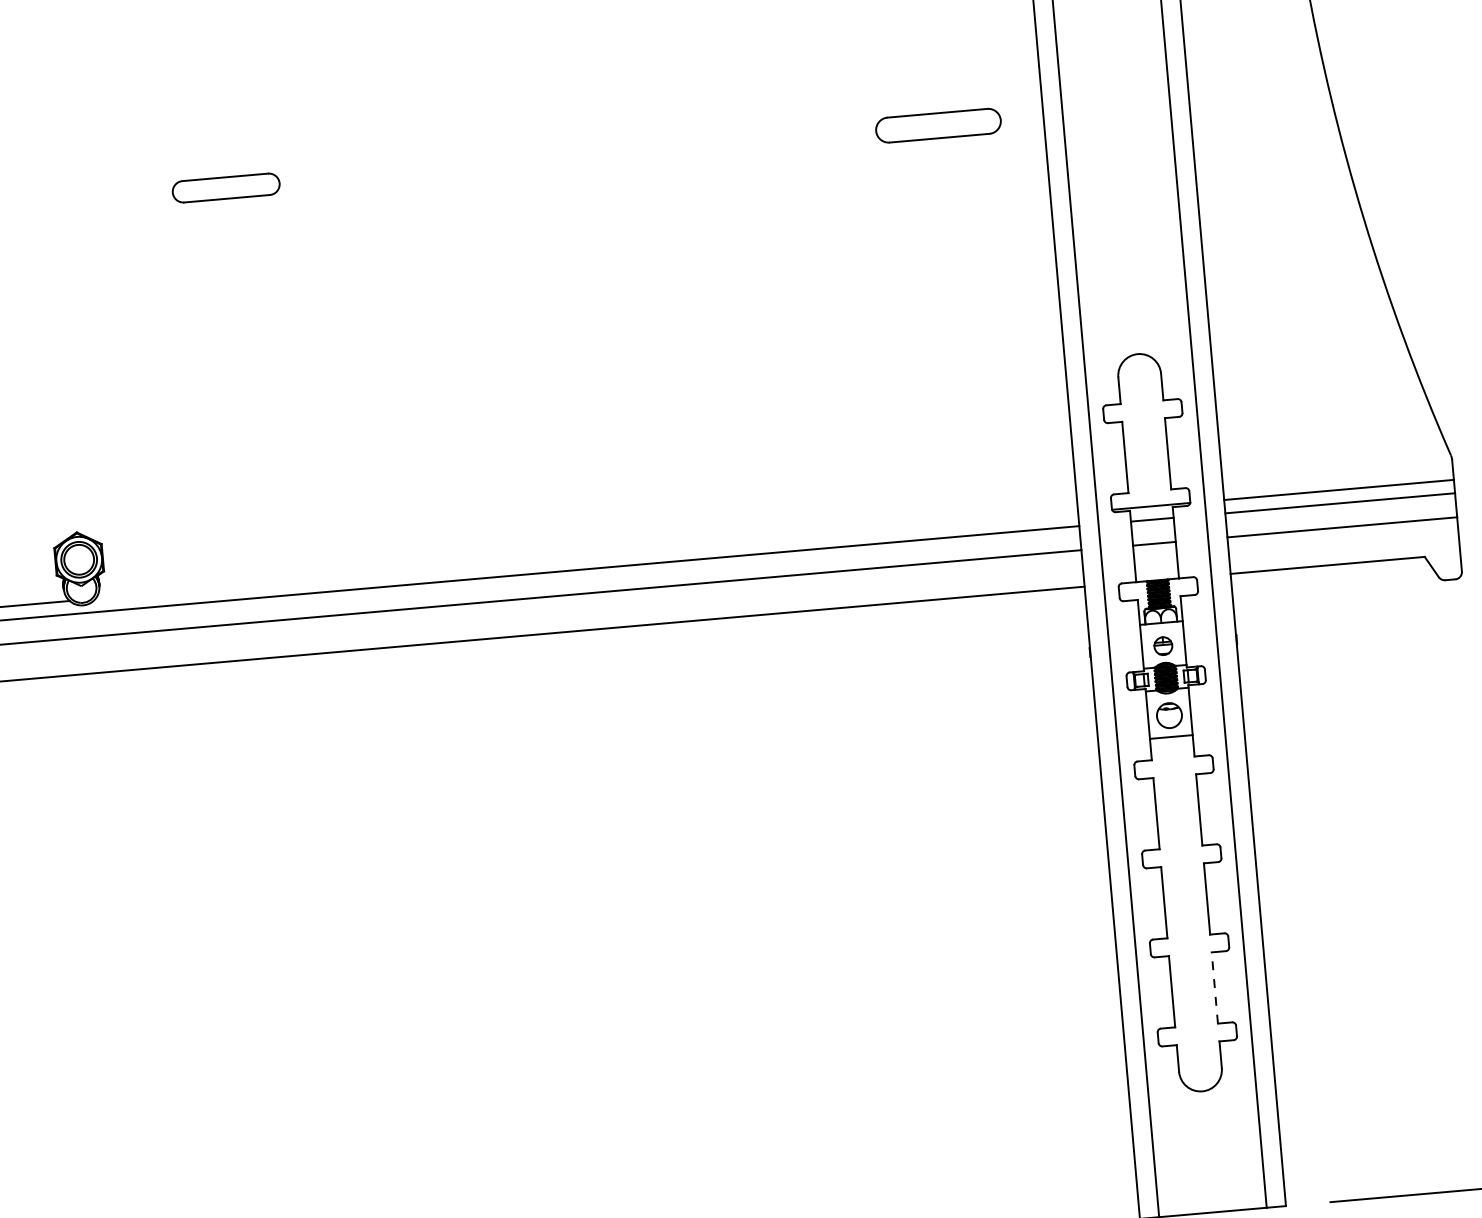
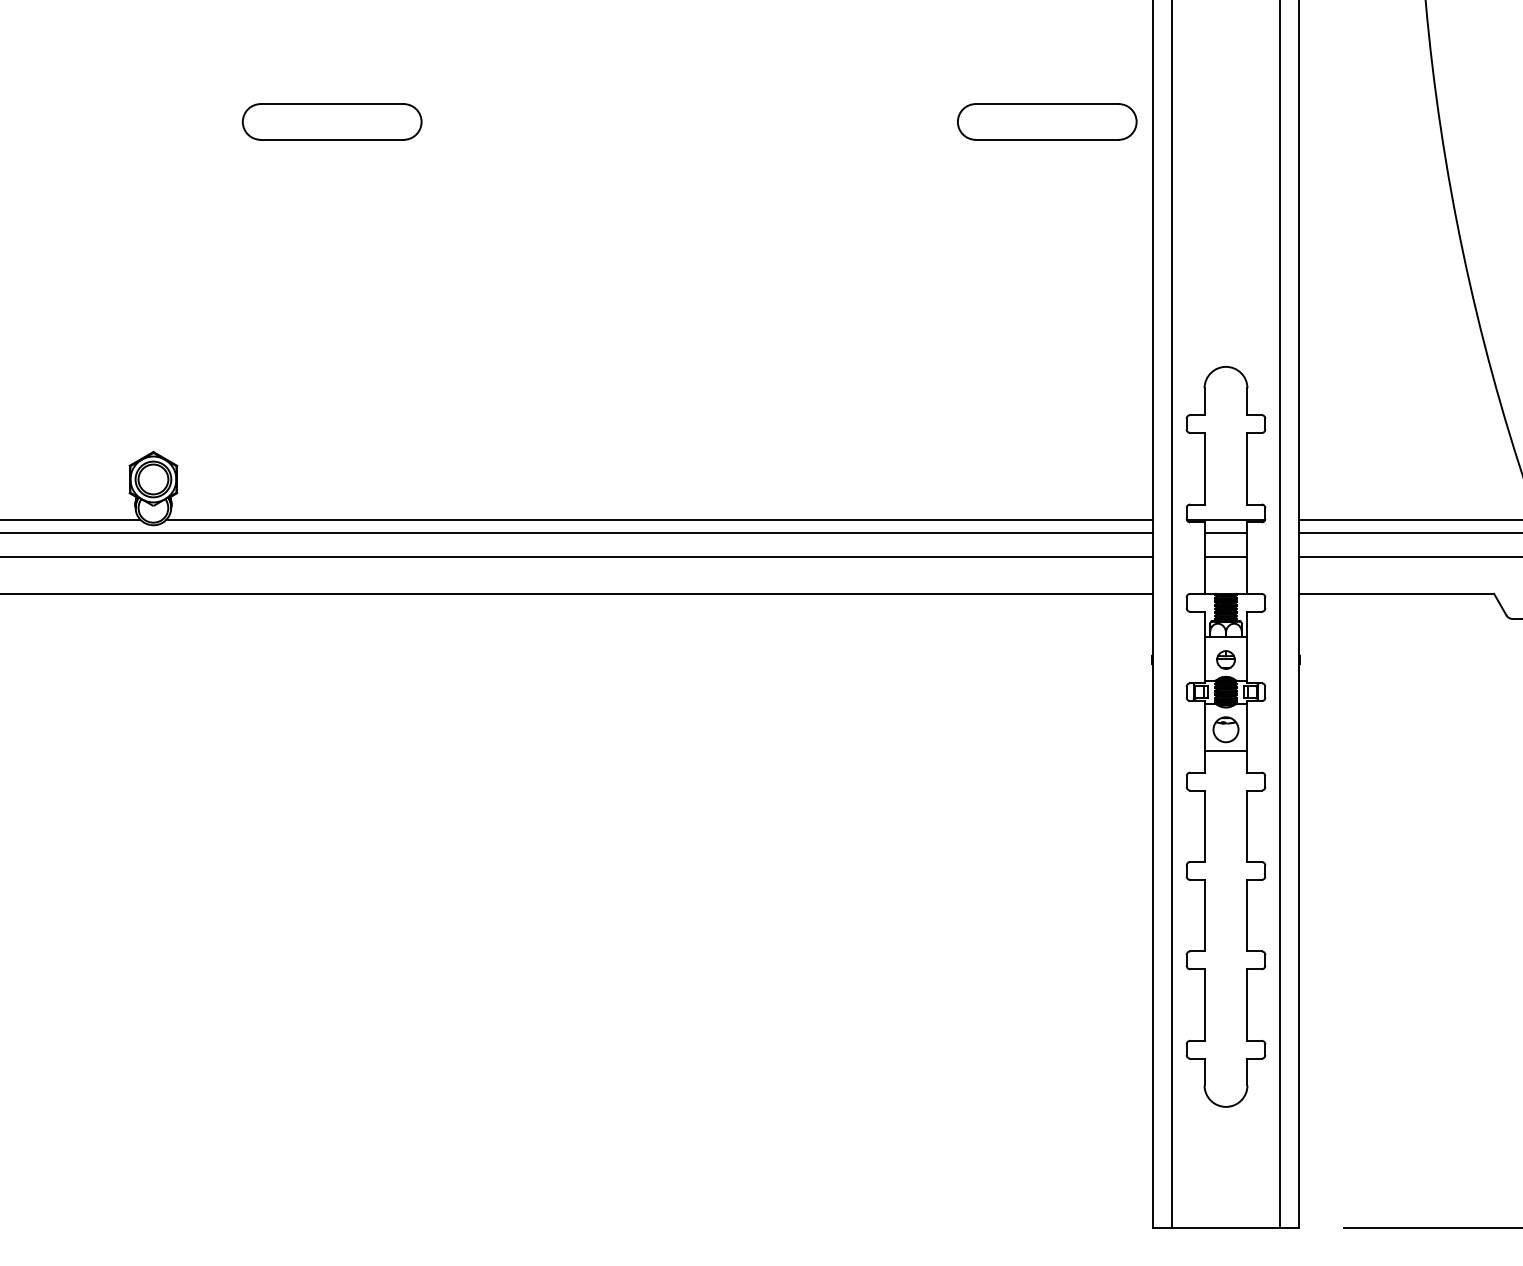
part: (938, 125) -> (1047, 121), size x1.43
part: (226, 187) -> (332, 121), size x1.67
line: (586, 555) -> (659, 519), added
line: (1214, 988) -> (1247, 1005), dashed -> solid

